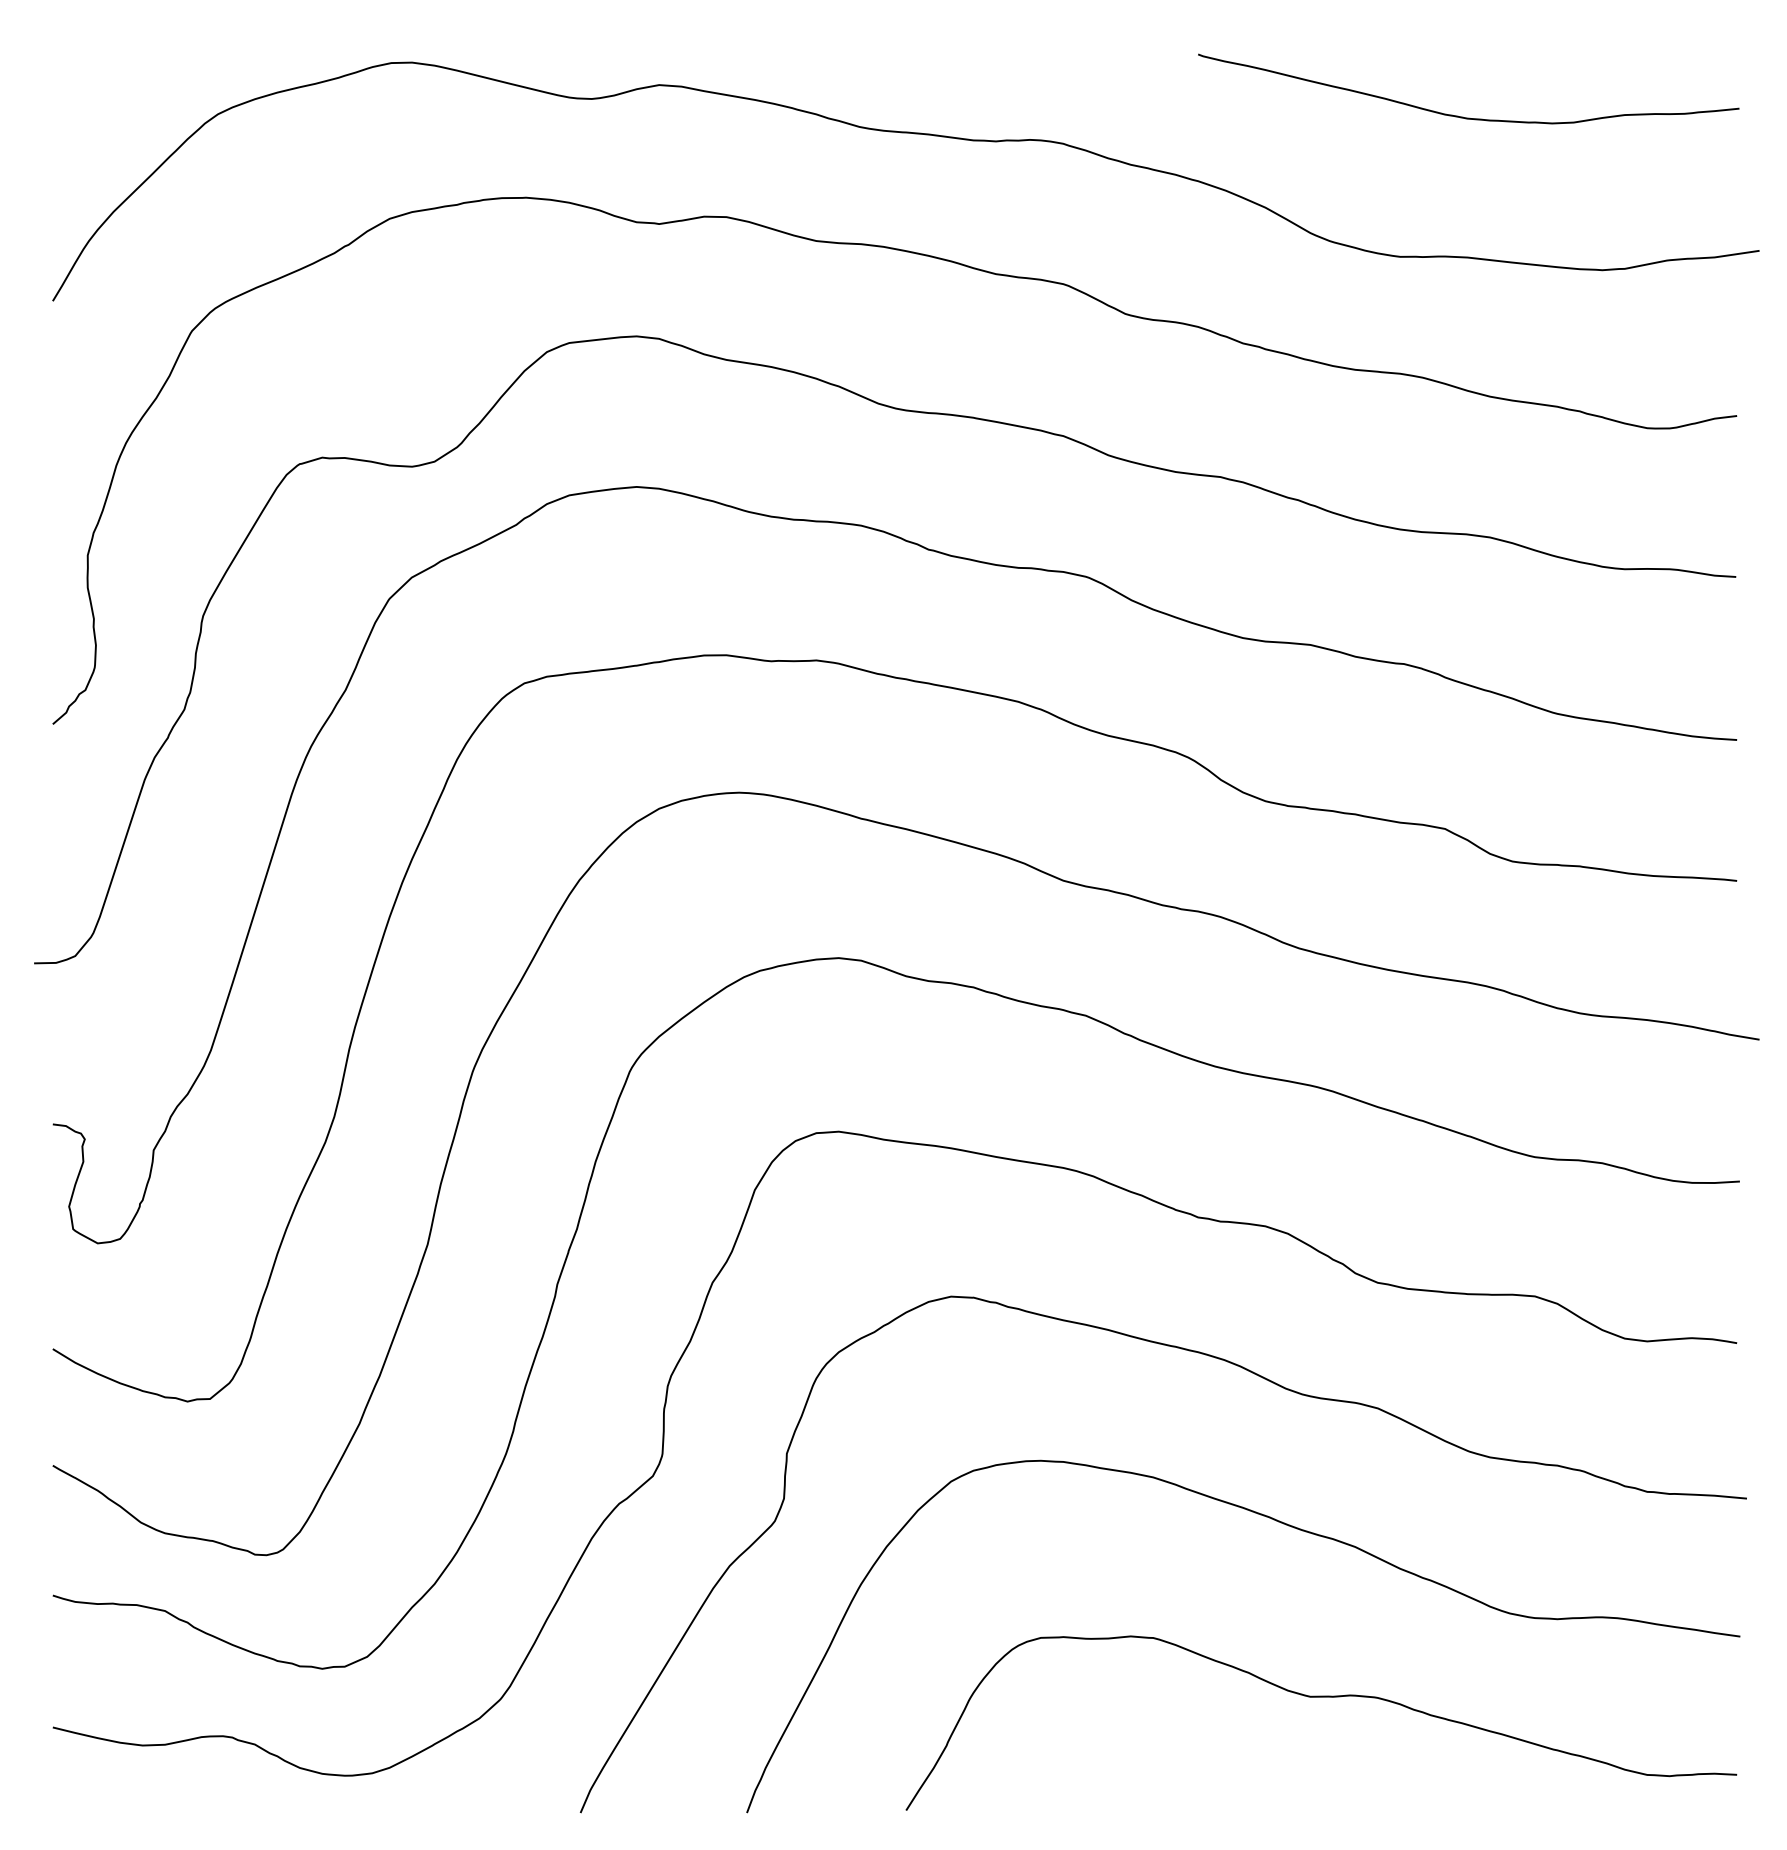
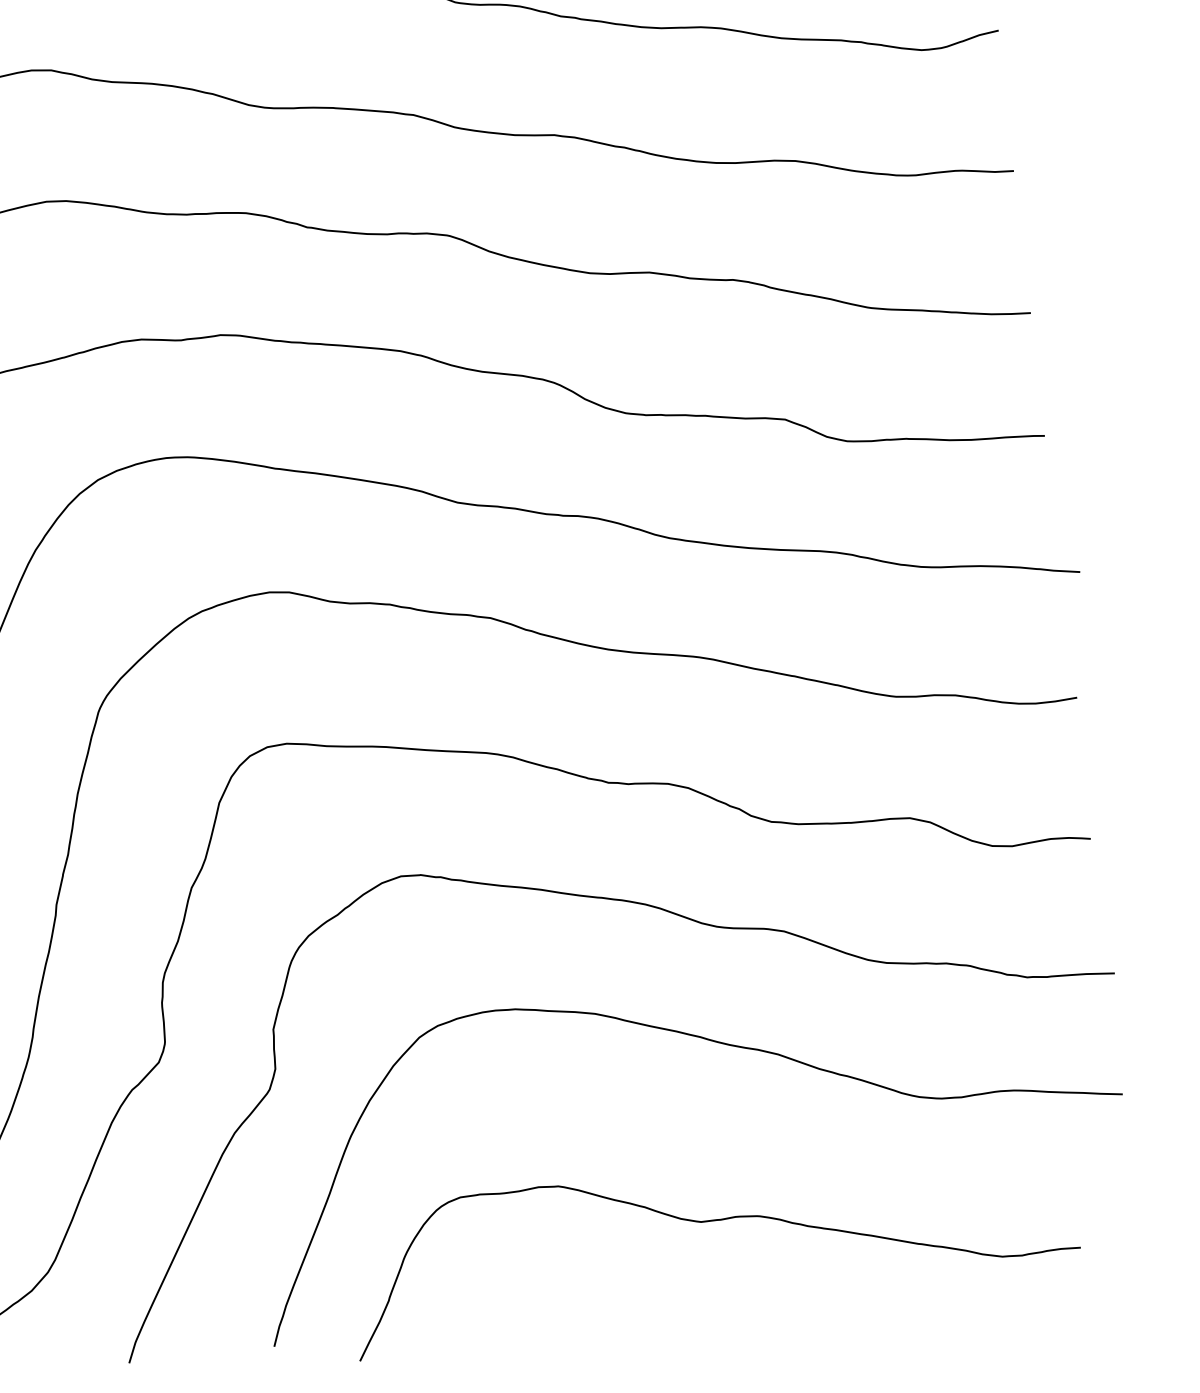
curve: (1321, 1697) -> (710, 1221), moved

